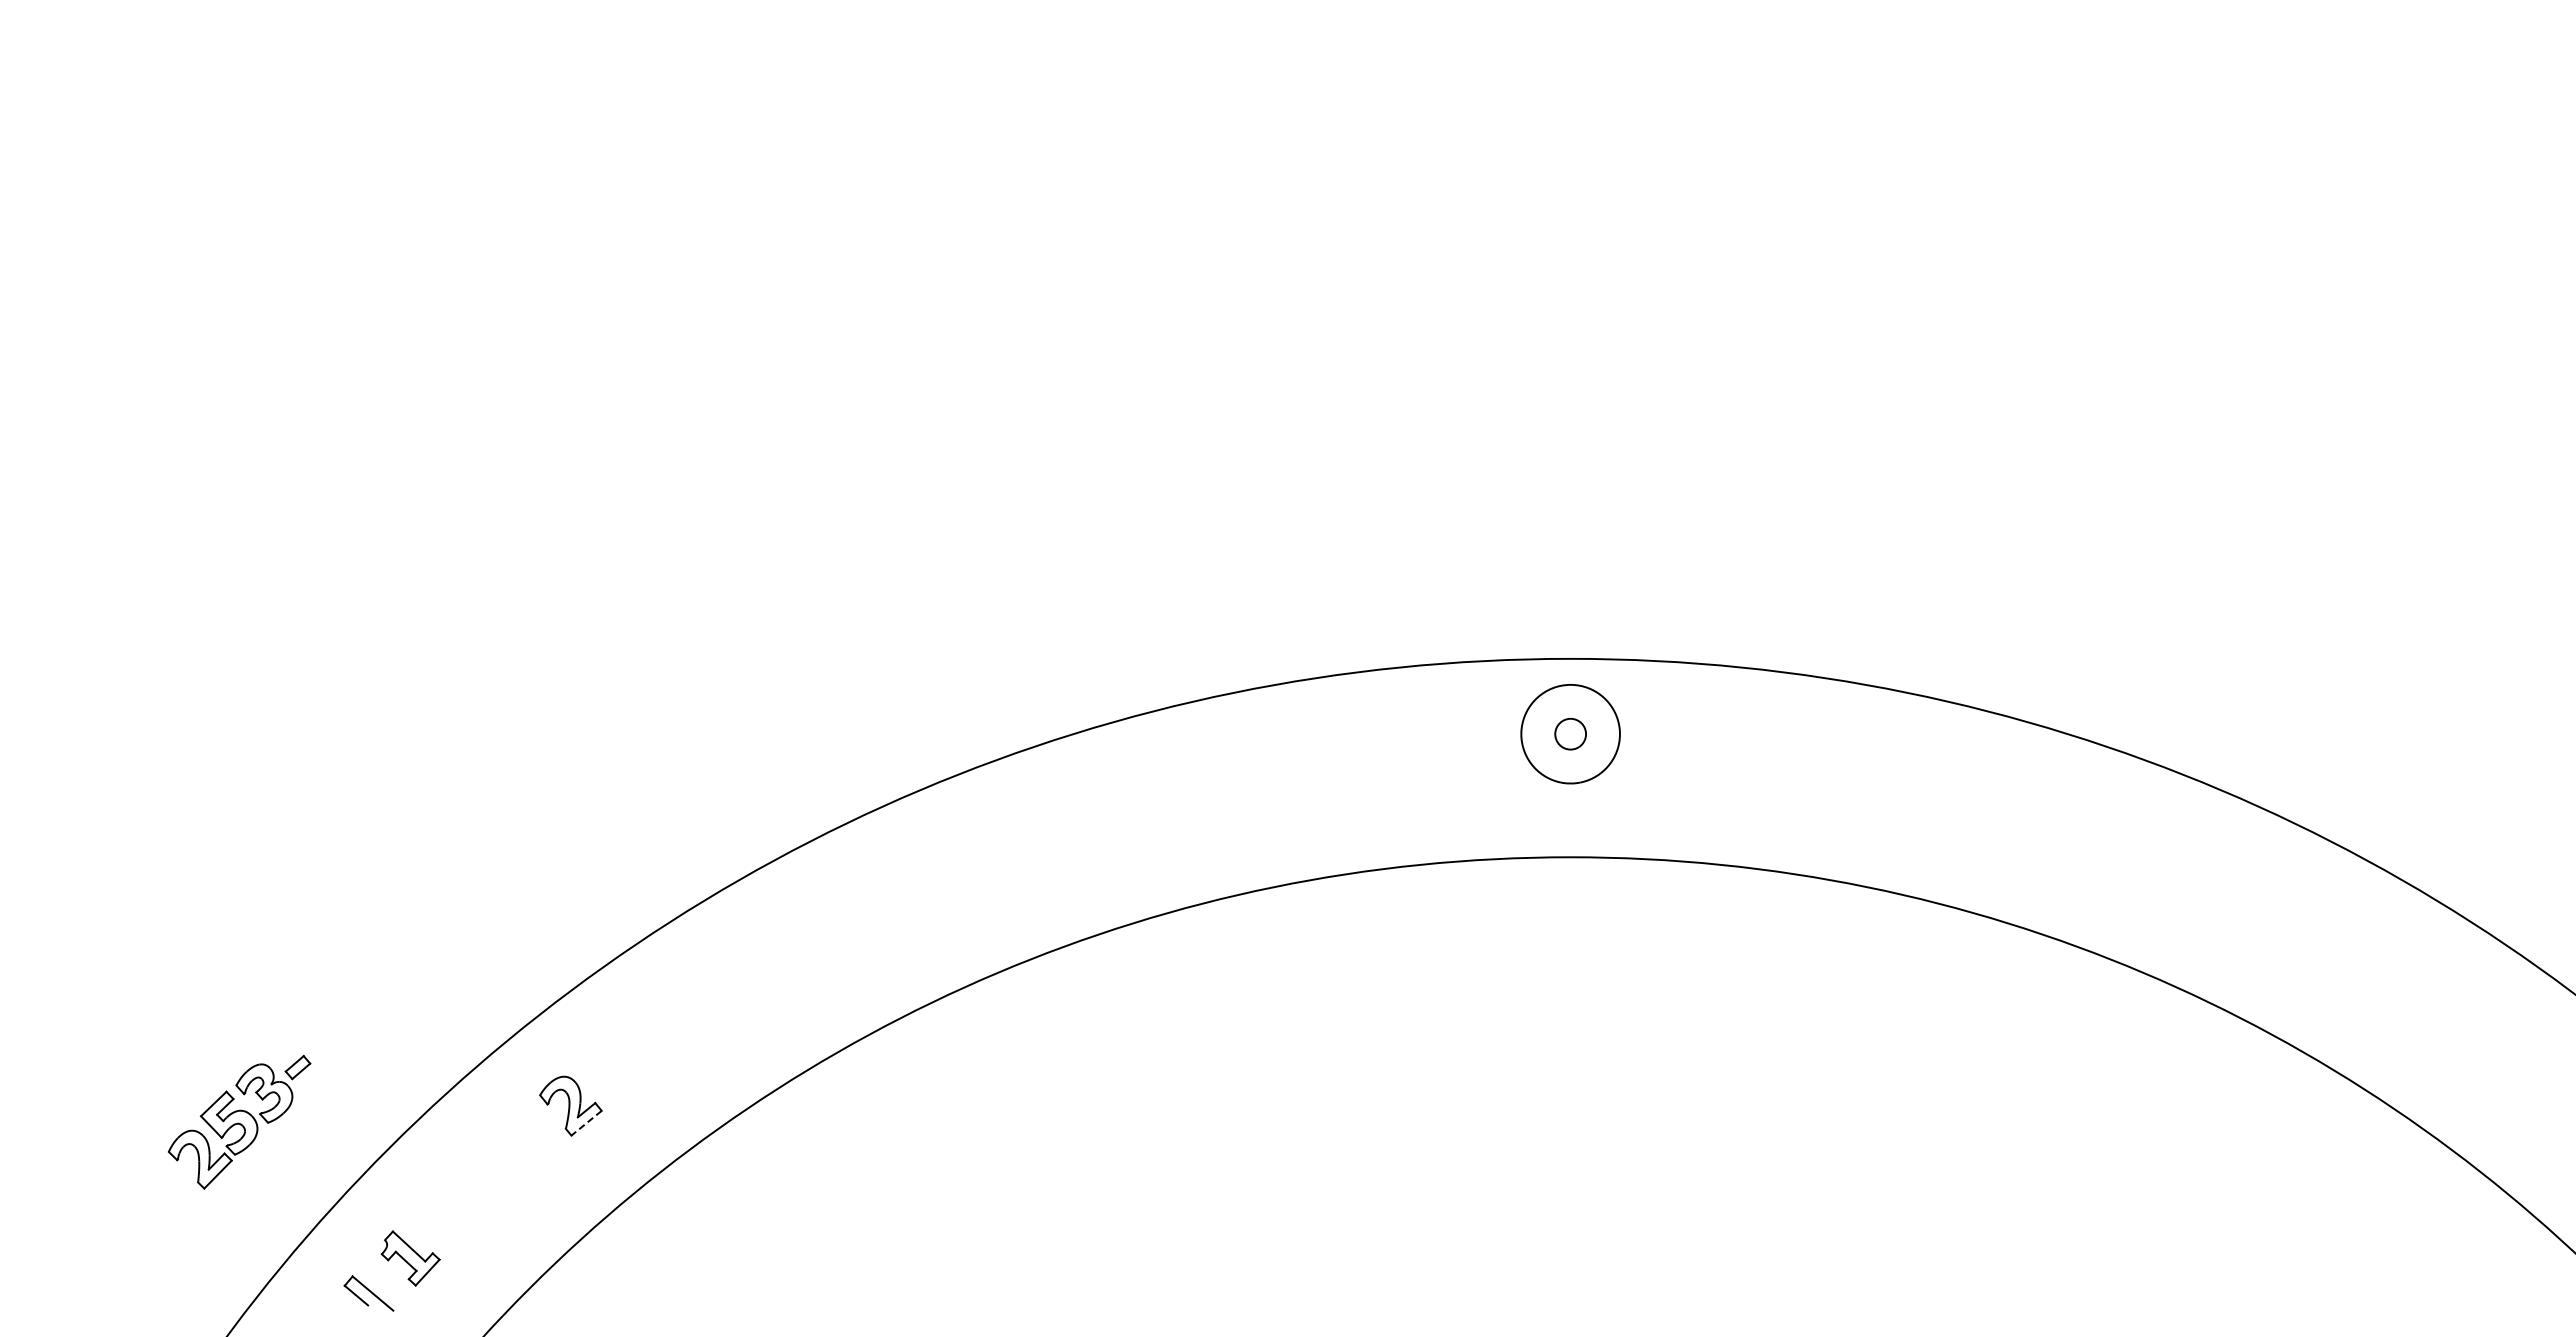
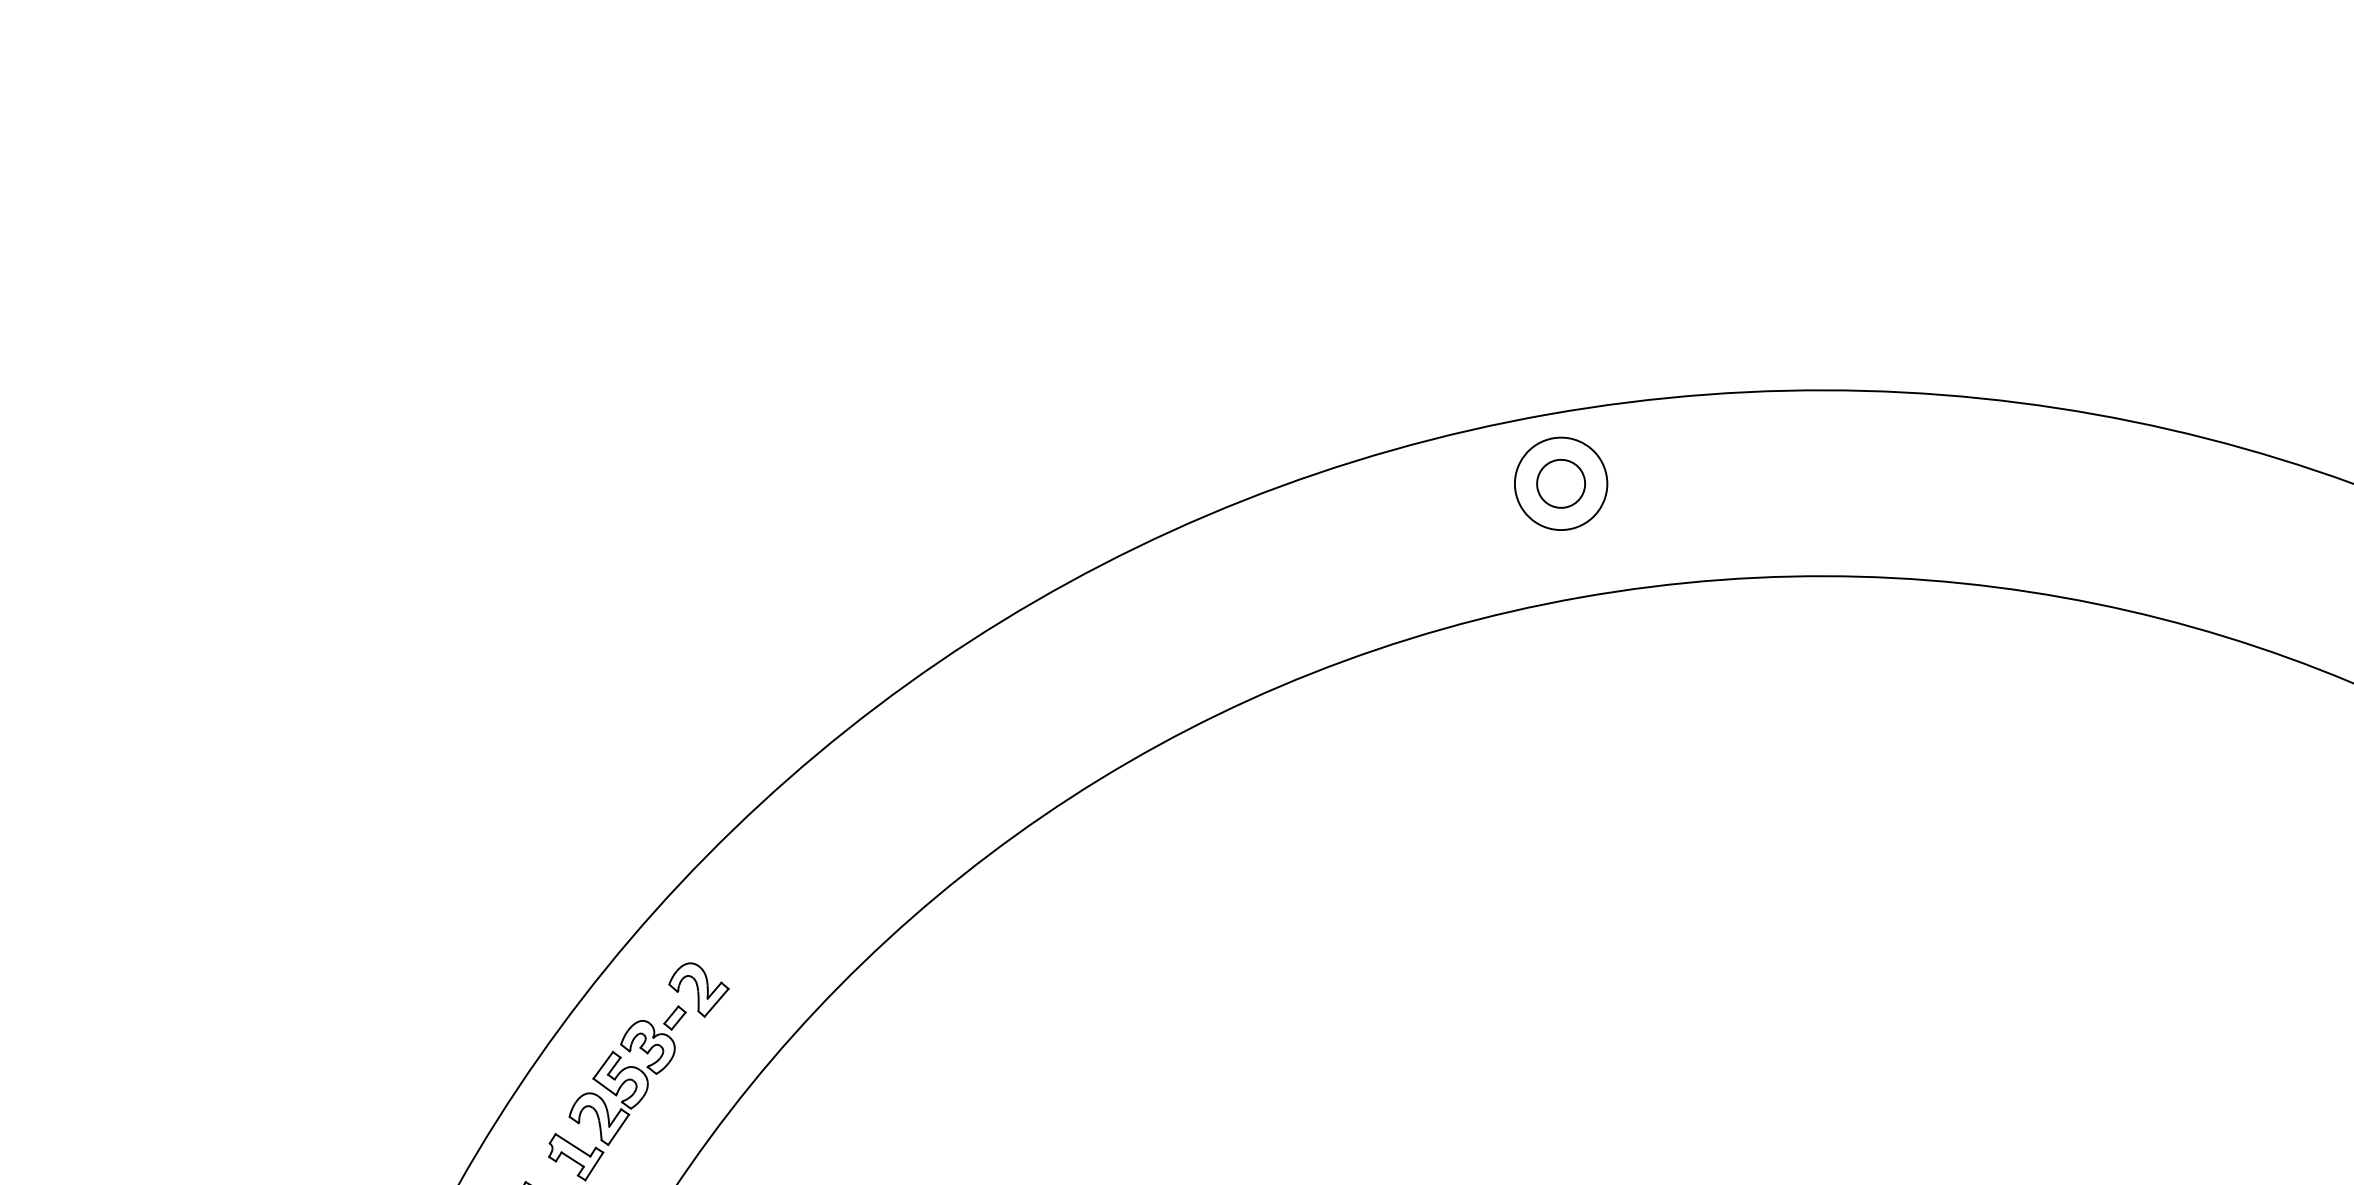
circle: (1570, 733) -> (1560, 483), size x1.67
part: (239, 1122) -> (629, 1078), moved
line: (586, 1123) -> (716, 1003), dashed -> solid

